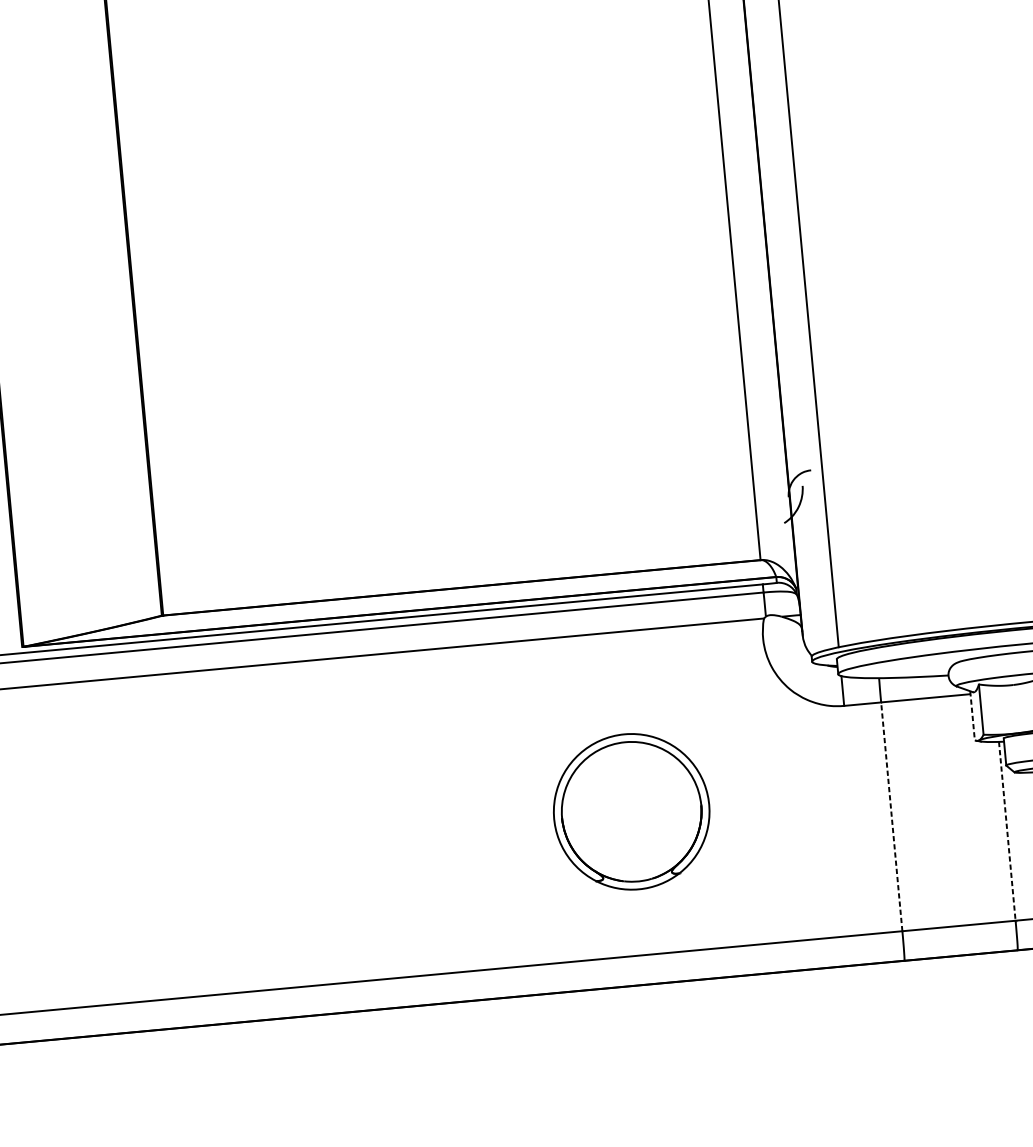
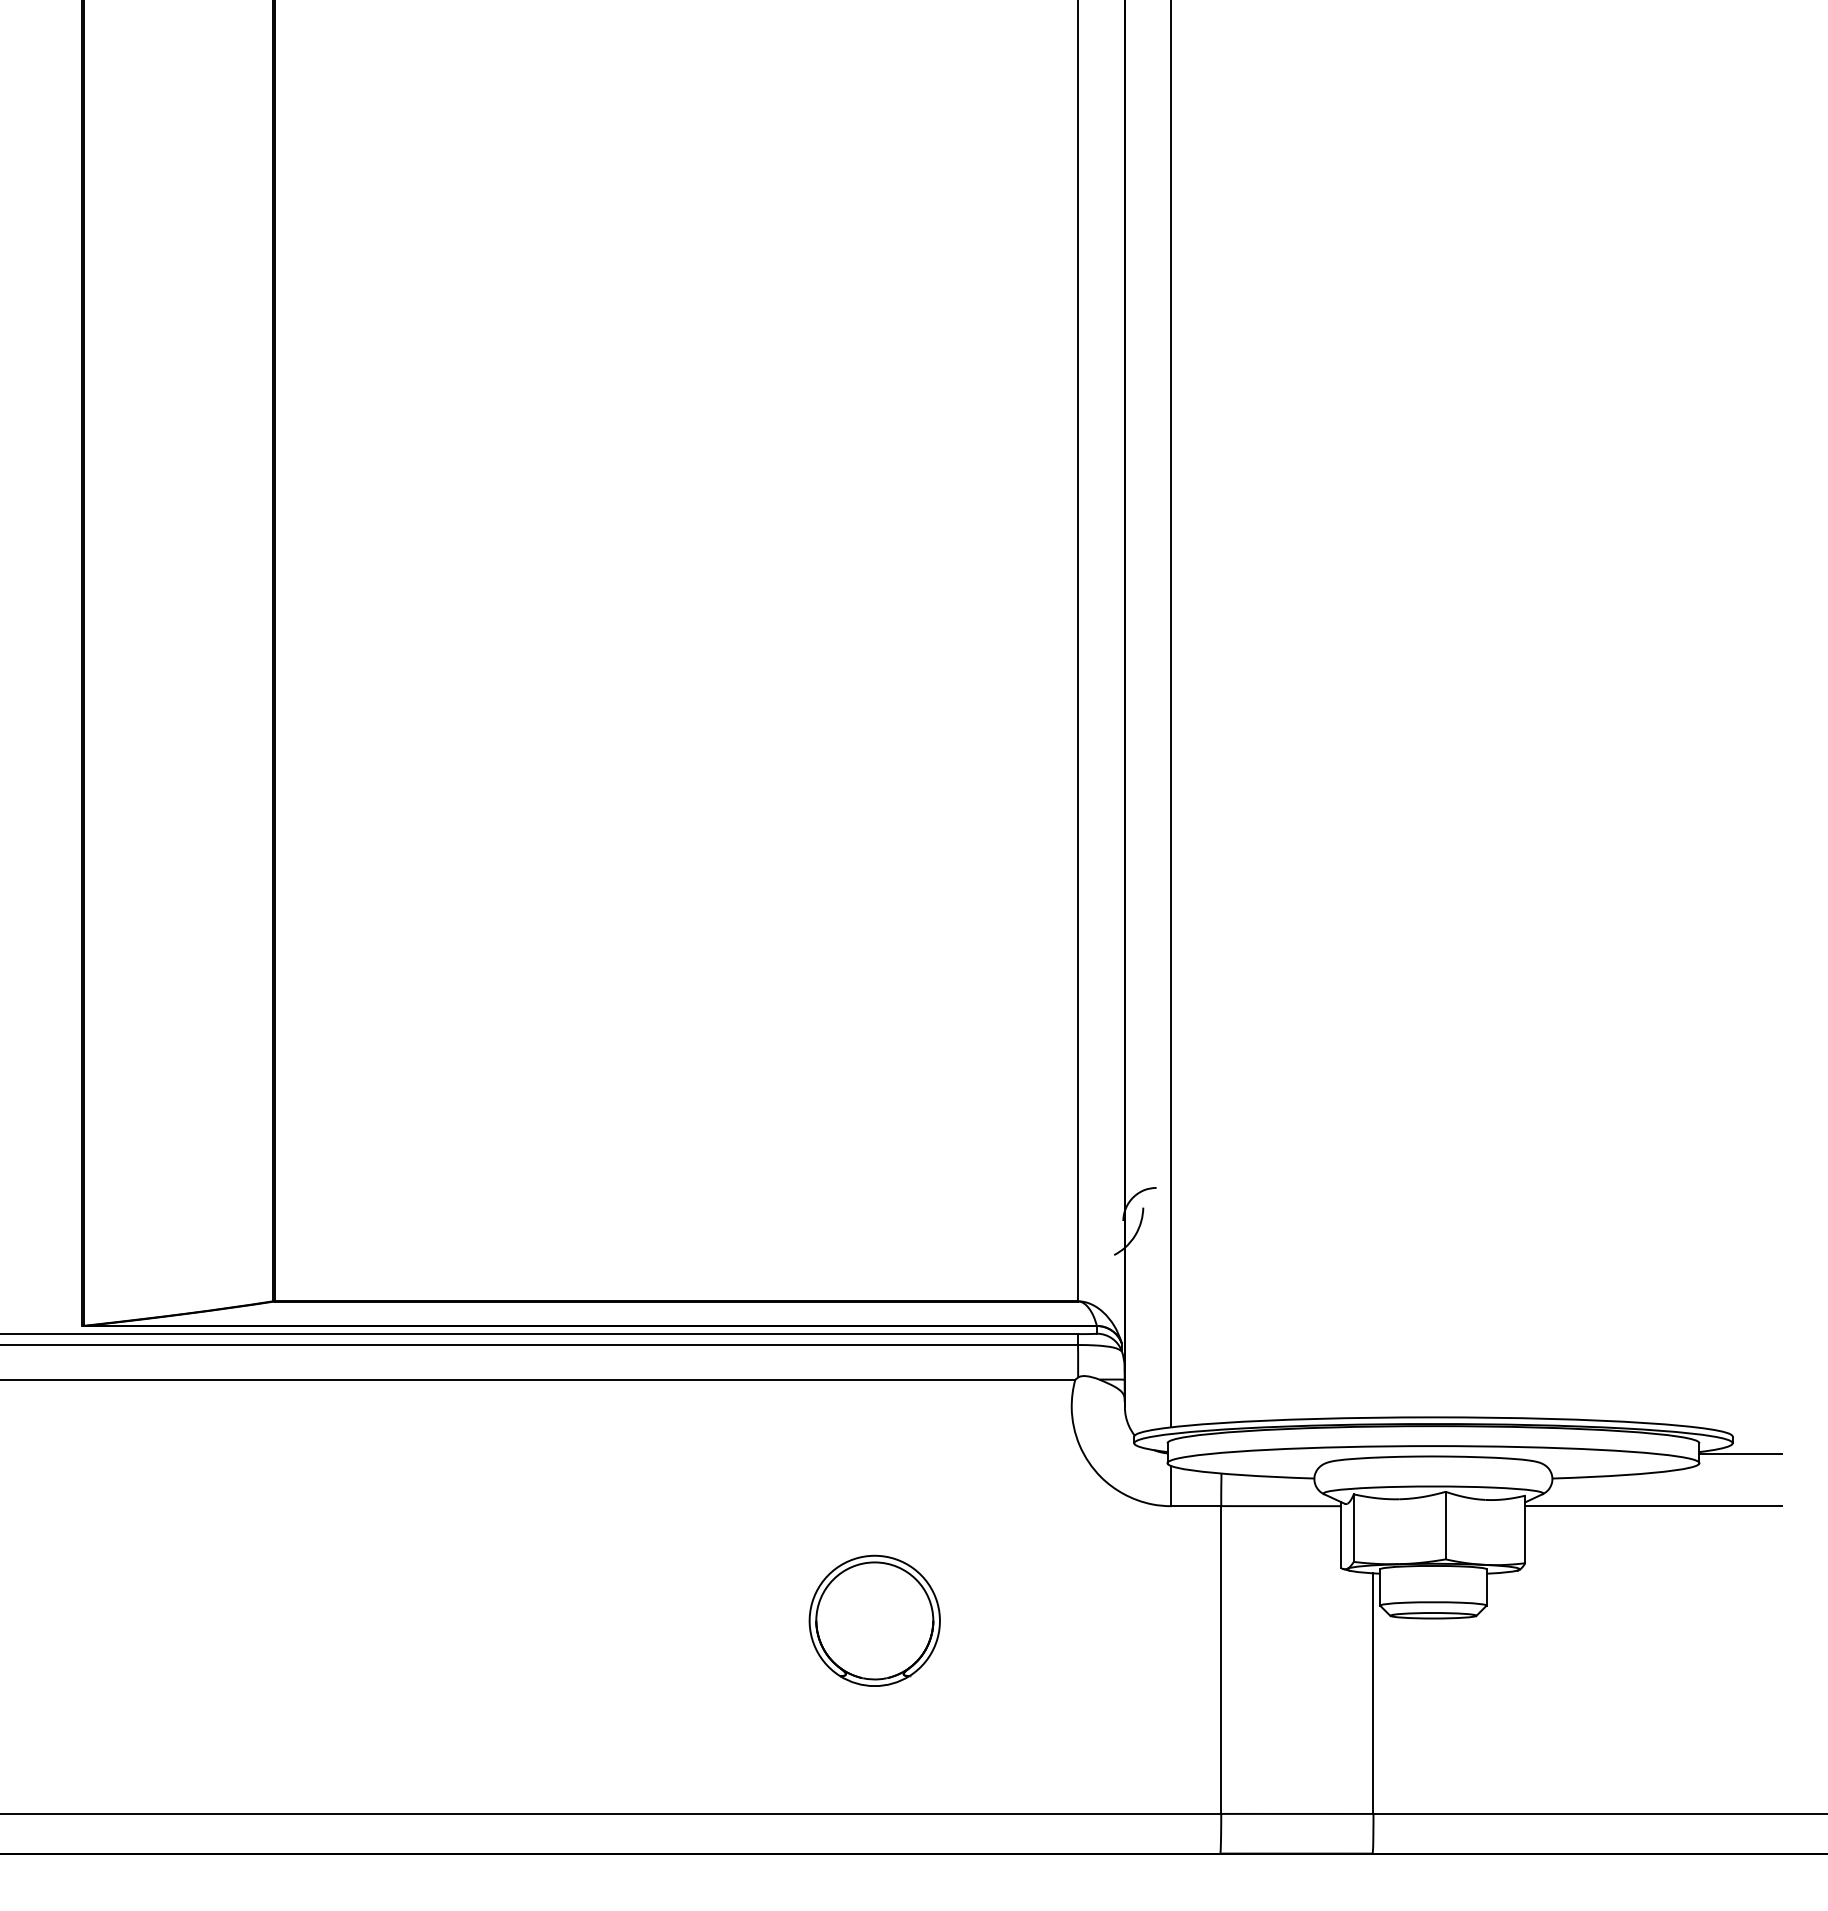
line: (972, 715) -> (1341, 1535), dashed -> solid
part: (631, 811) -> (874, 1620), size x0.62
line: (892, 817) -> (1221, 1660), dashed -> solid
line: (1007, 831) -> (1373, 1694), dashed -> solid

